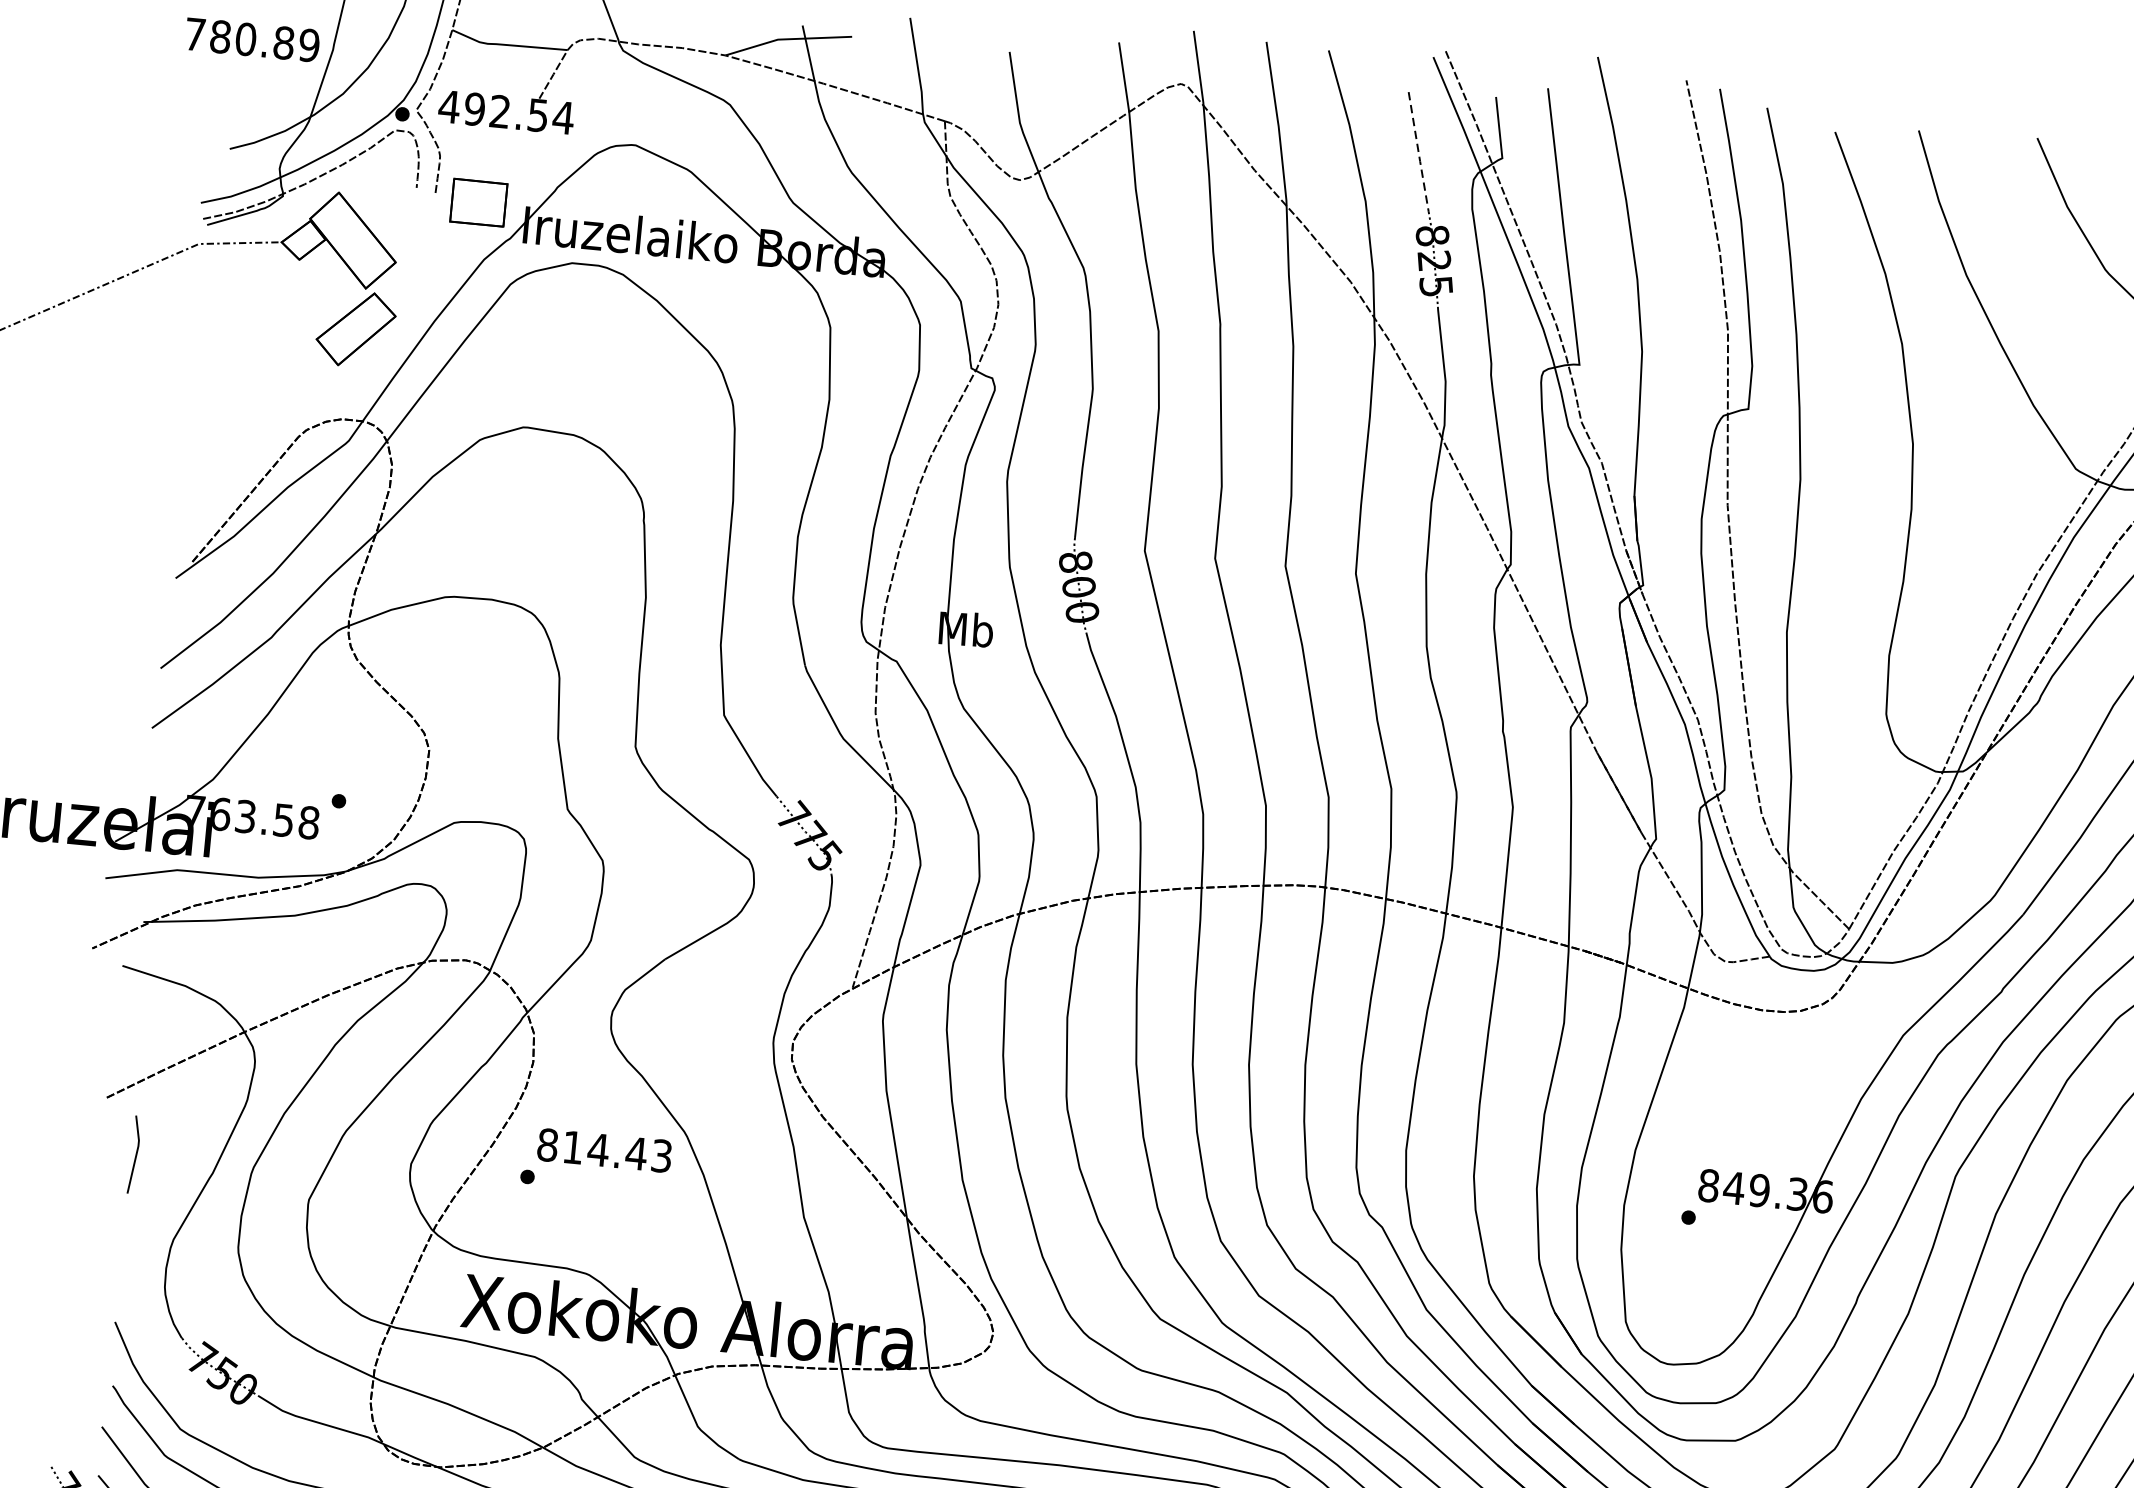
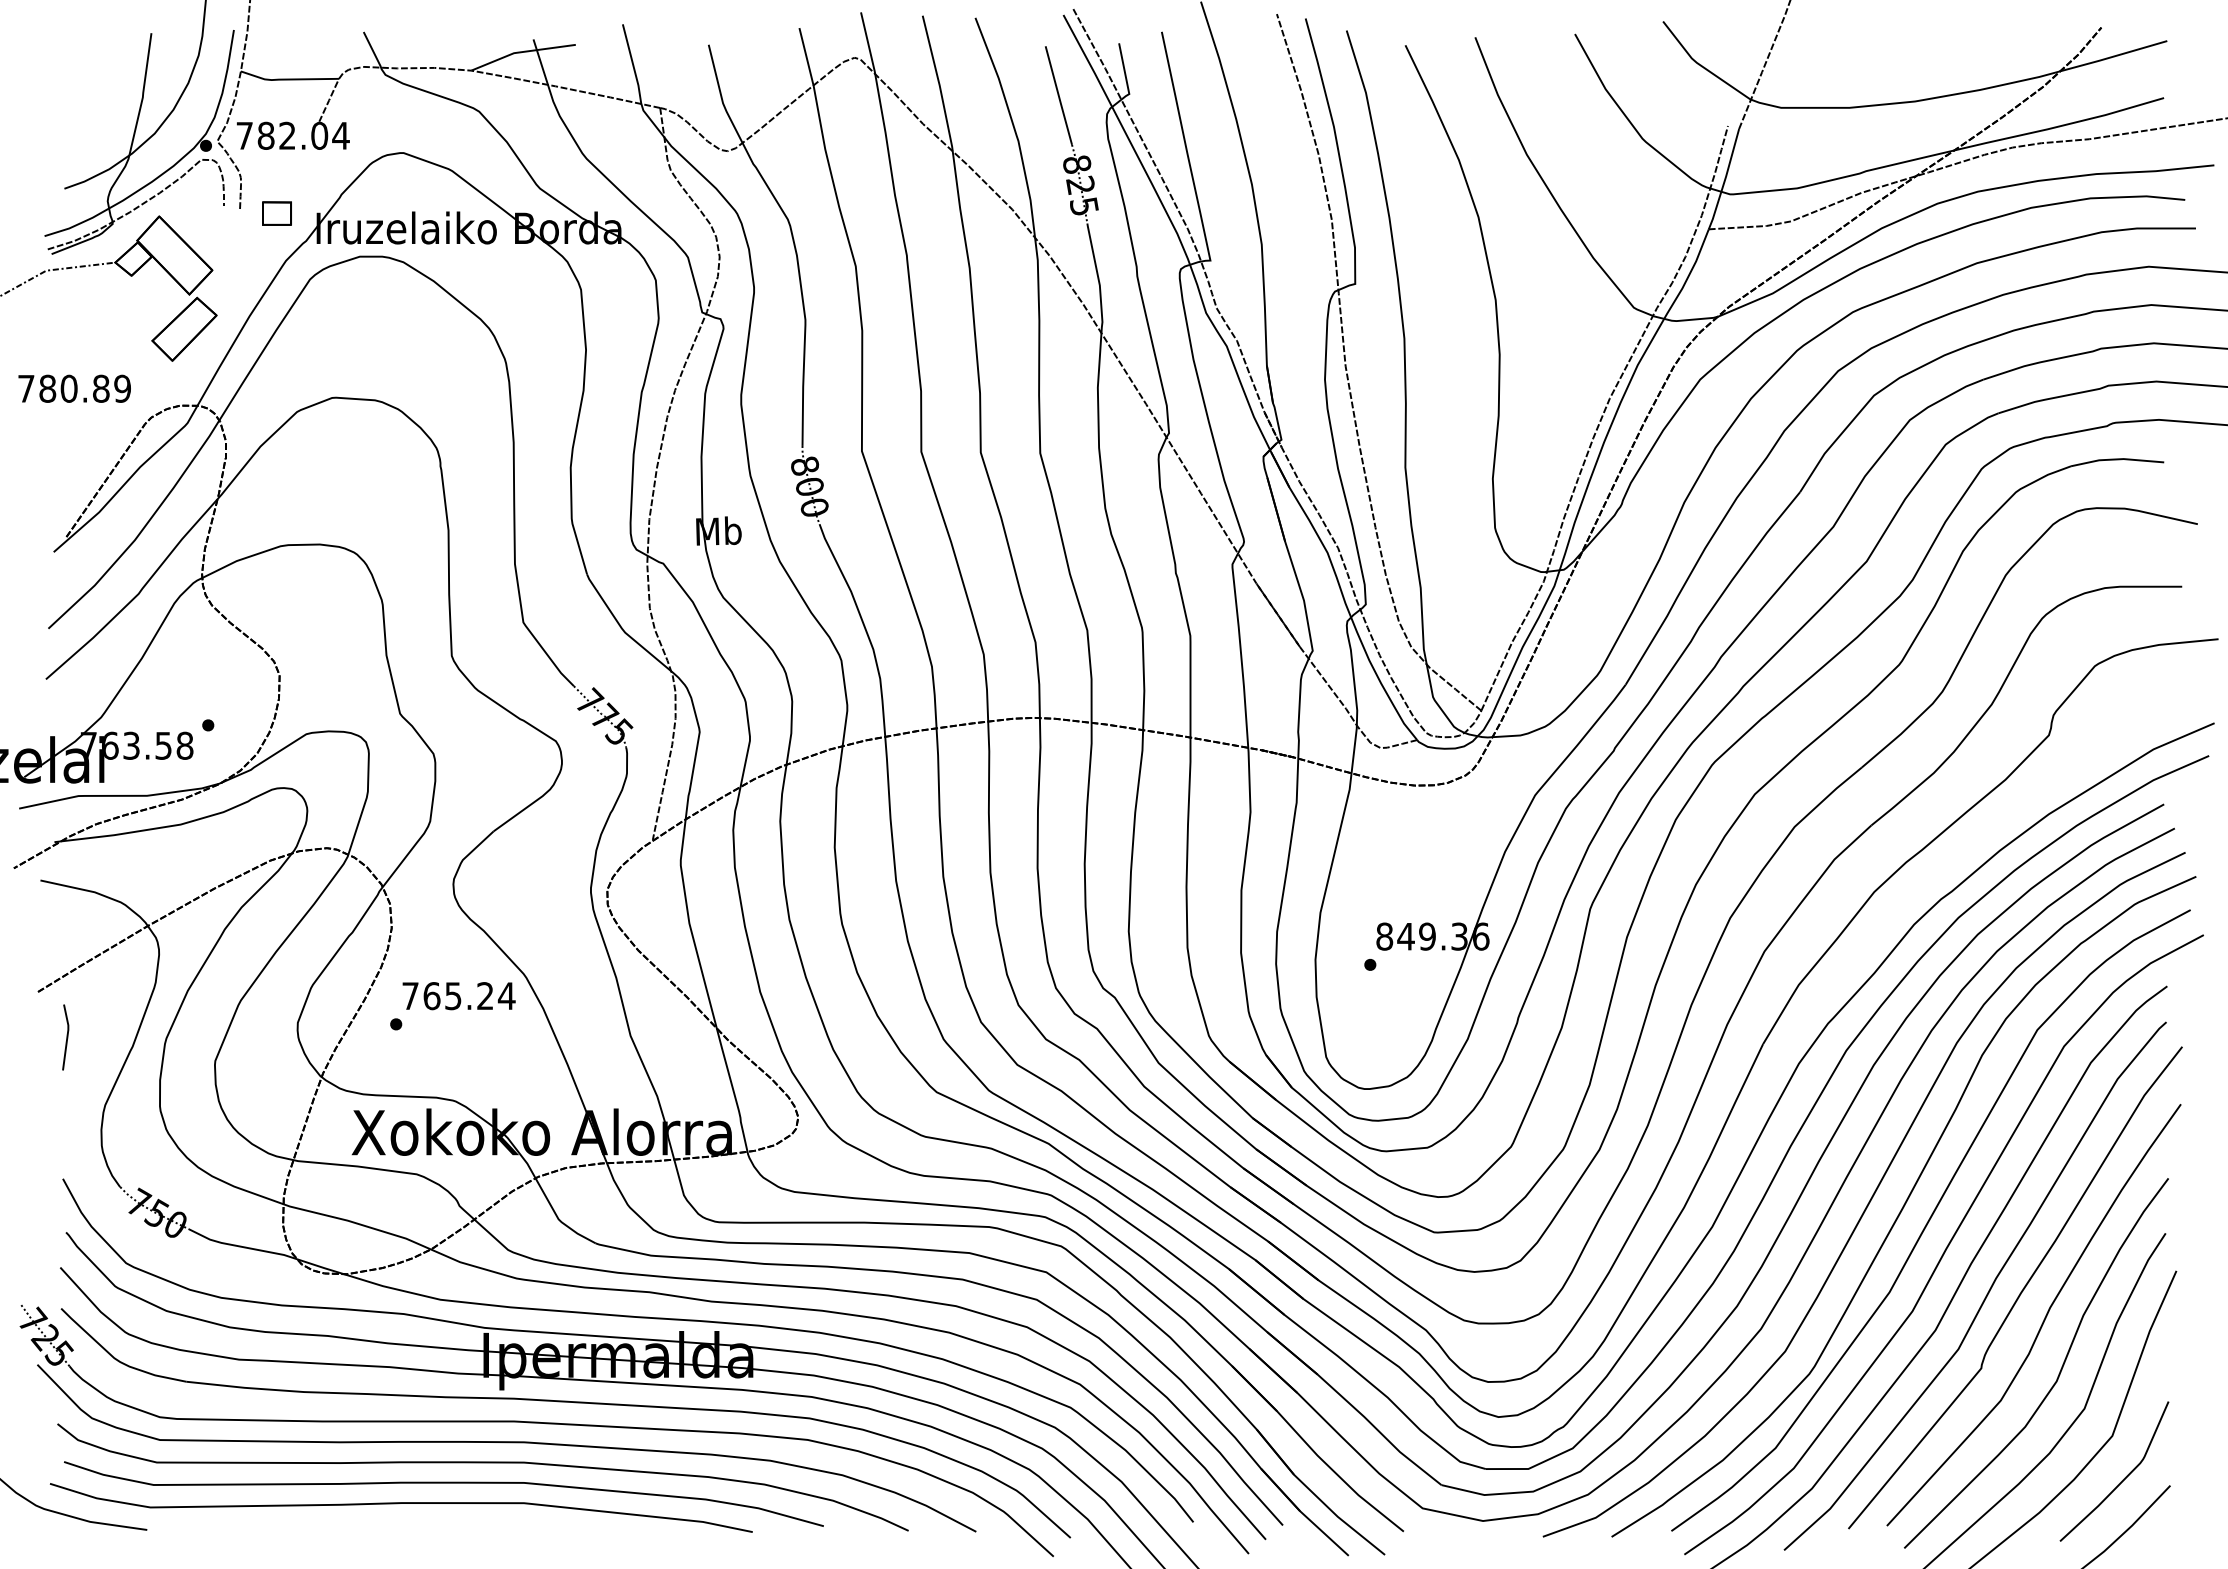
text: (252, 39) -> (74, 388), moved
text: (493, 110) -> (281, 135), 492.54 -> 782.04
line: (1418, 151) -> (1058, 95), dashed -> solid
part: (478, 202) -> (276, 213), size x0.62
text: (604, 1151) -> (458, 996), 814.43 -> 765.24

